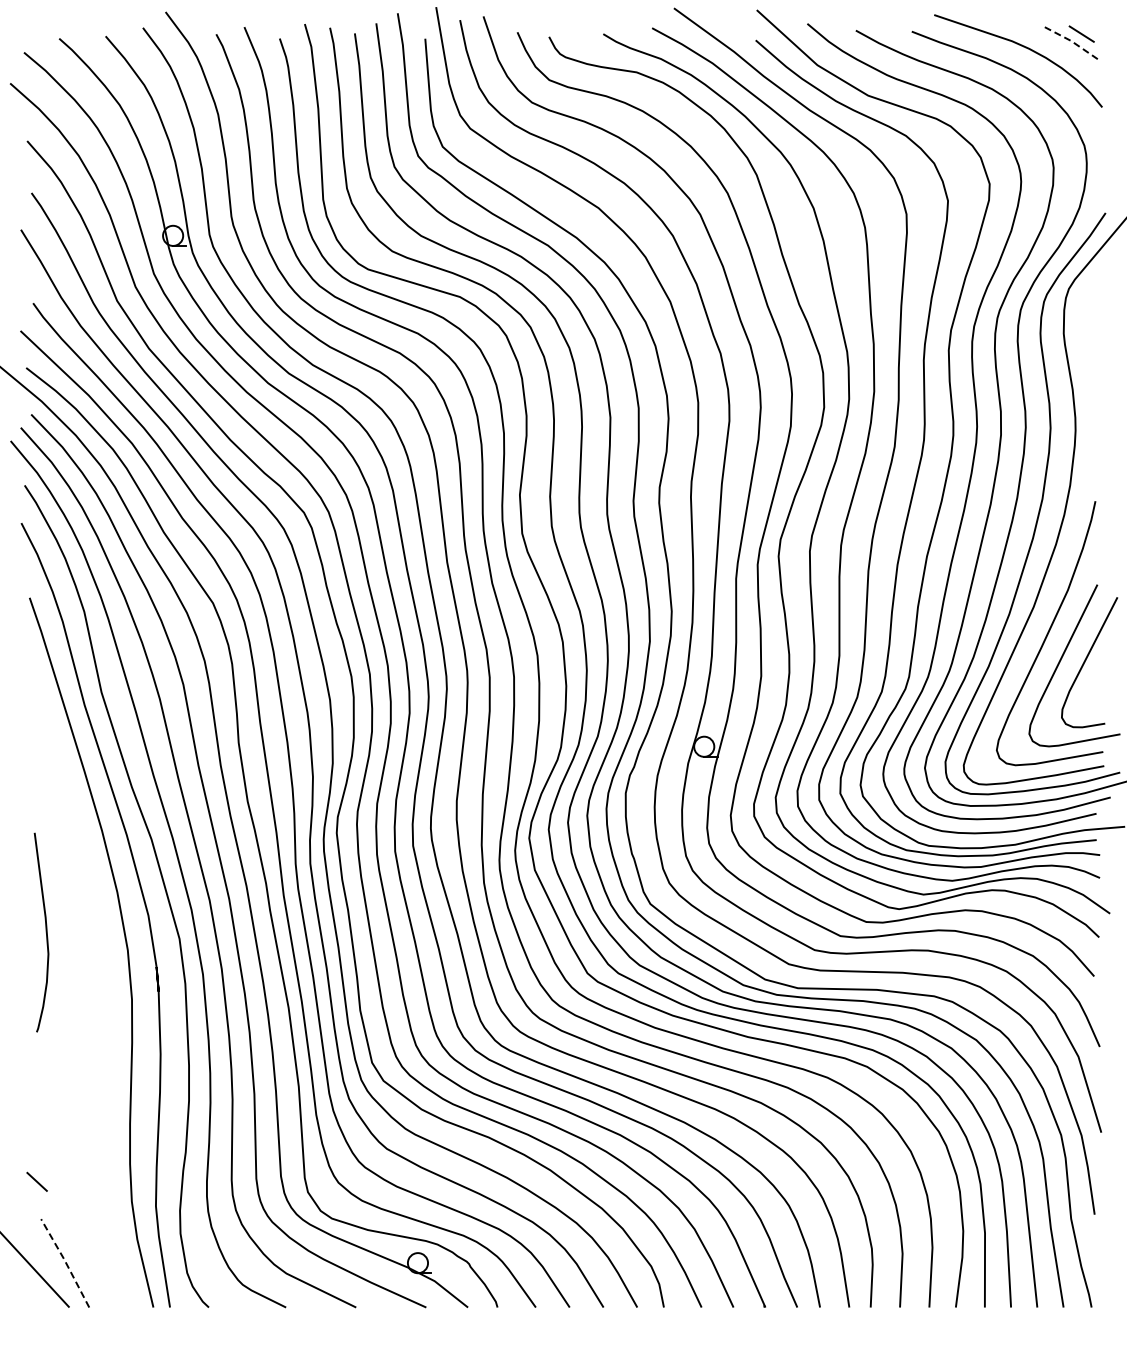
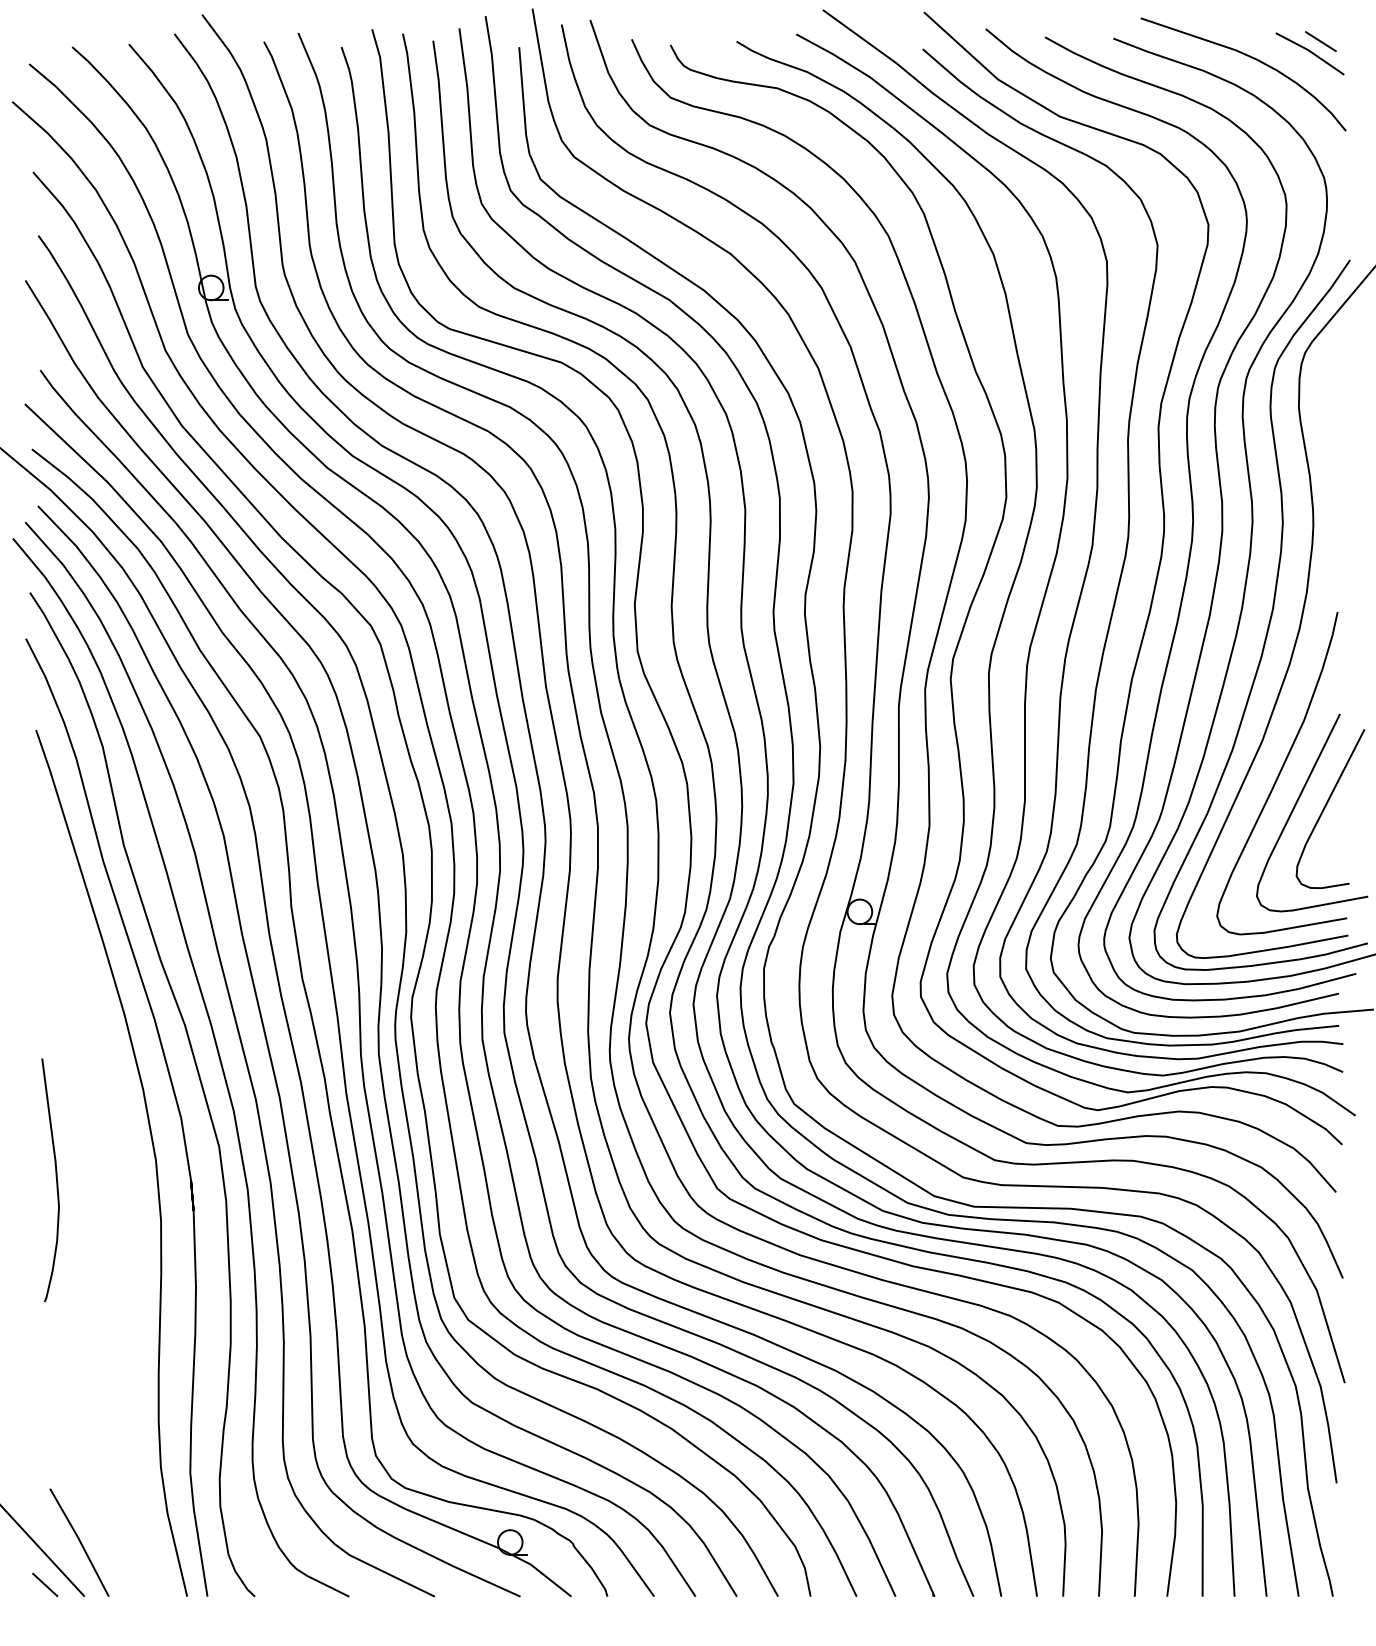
line: (1073, 42) -> (1310, 51), dashed -> solid
curve: (45, 932) -> (55, 1180), moved
line: (36, 1181) -> (44, 1584), moved
line: (65, 1262) -> (79, 1541), dashed -> solid

